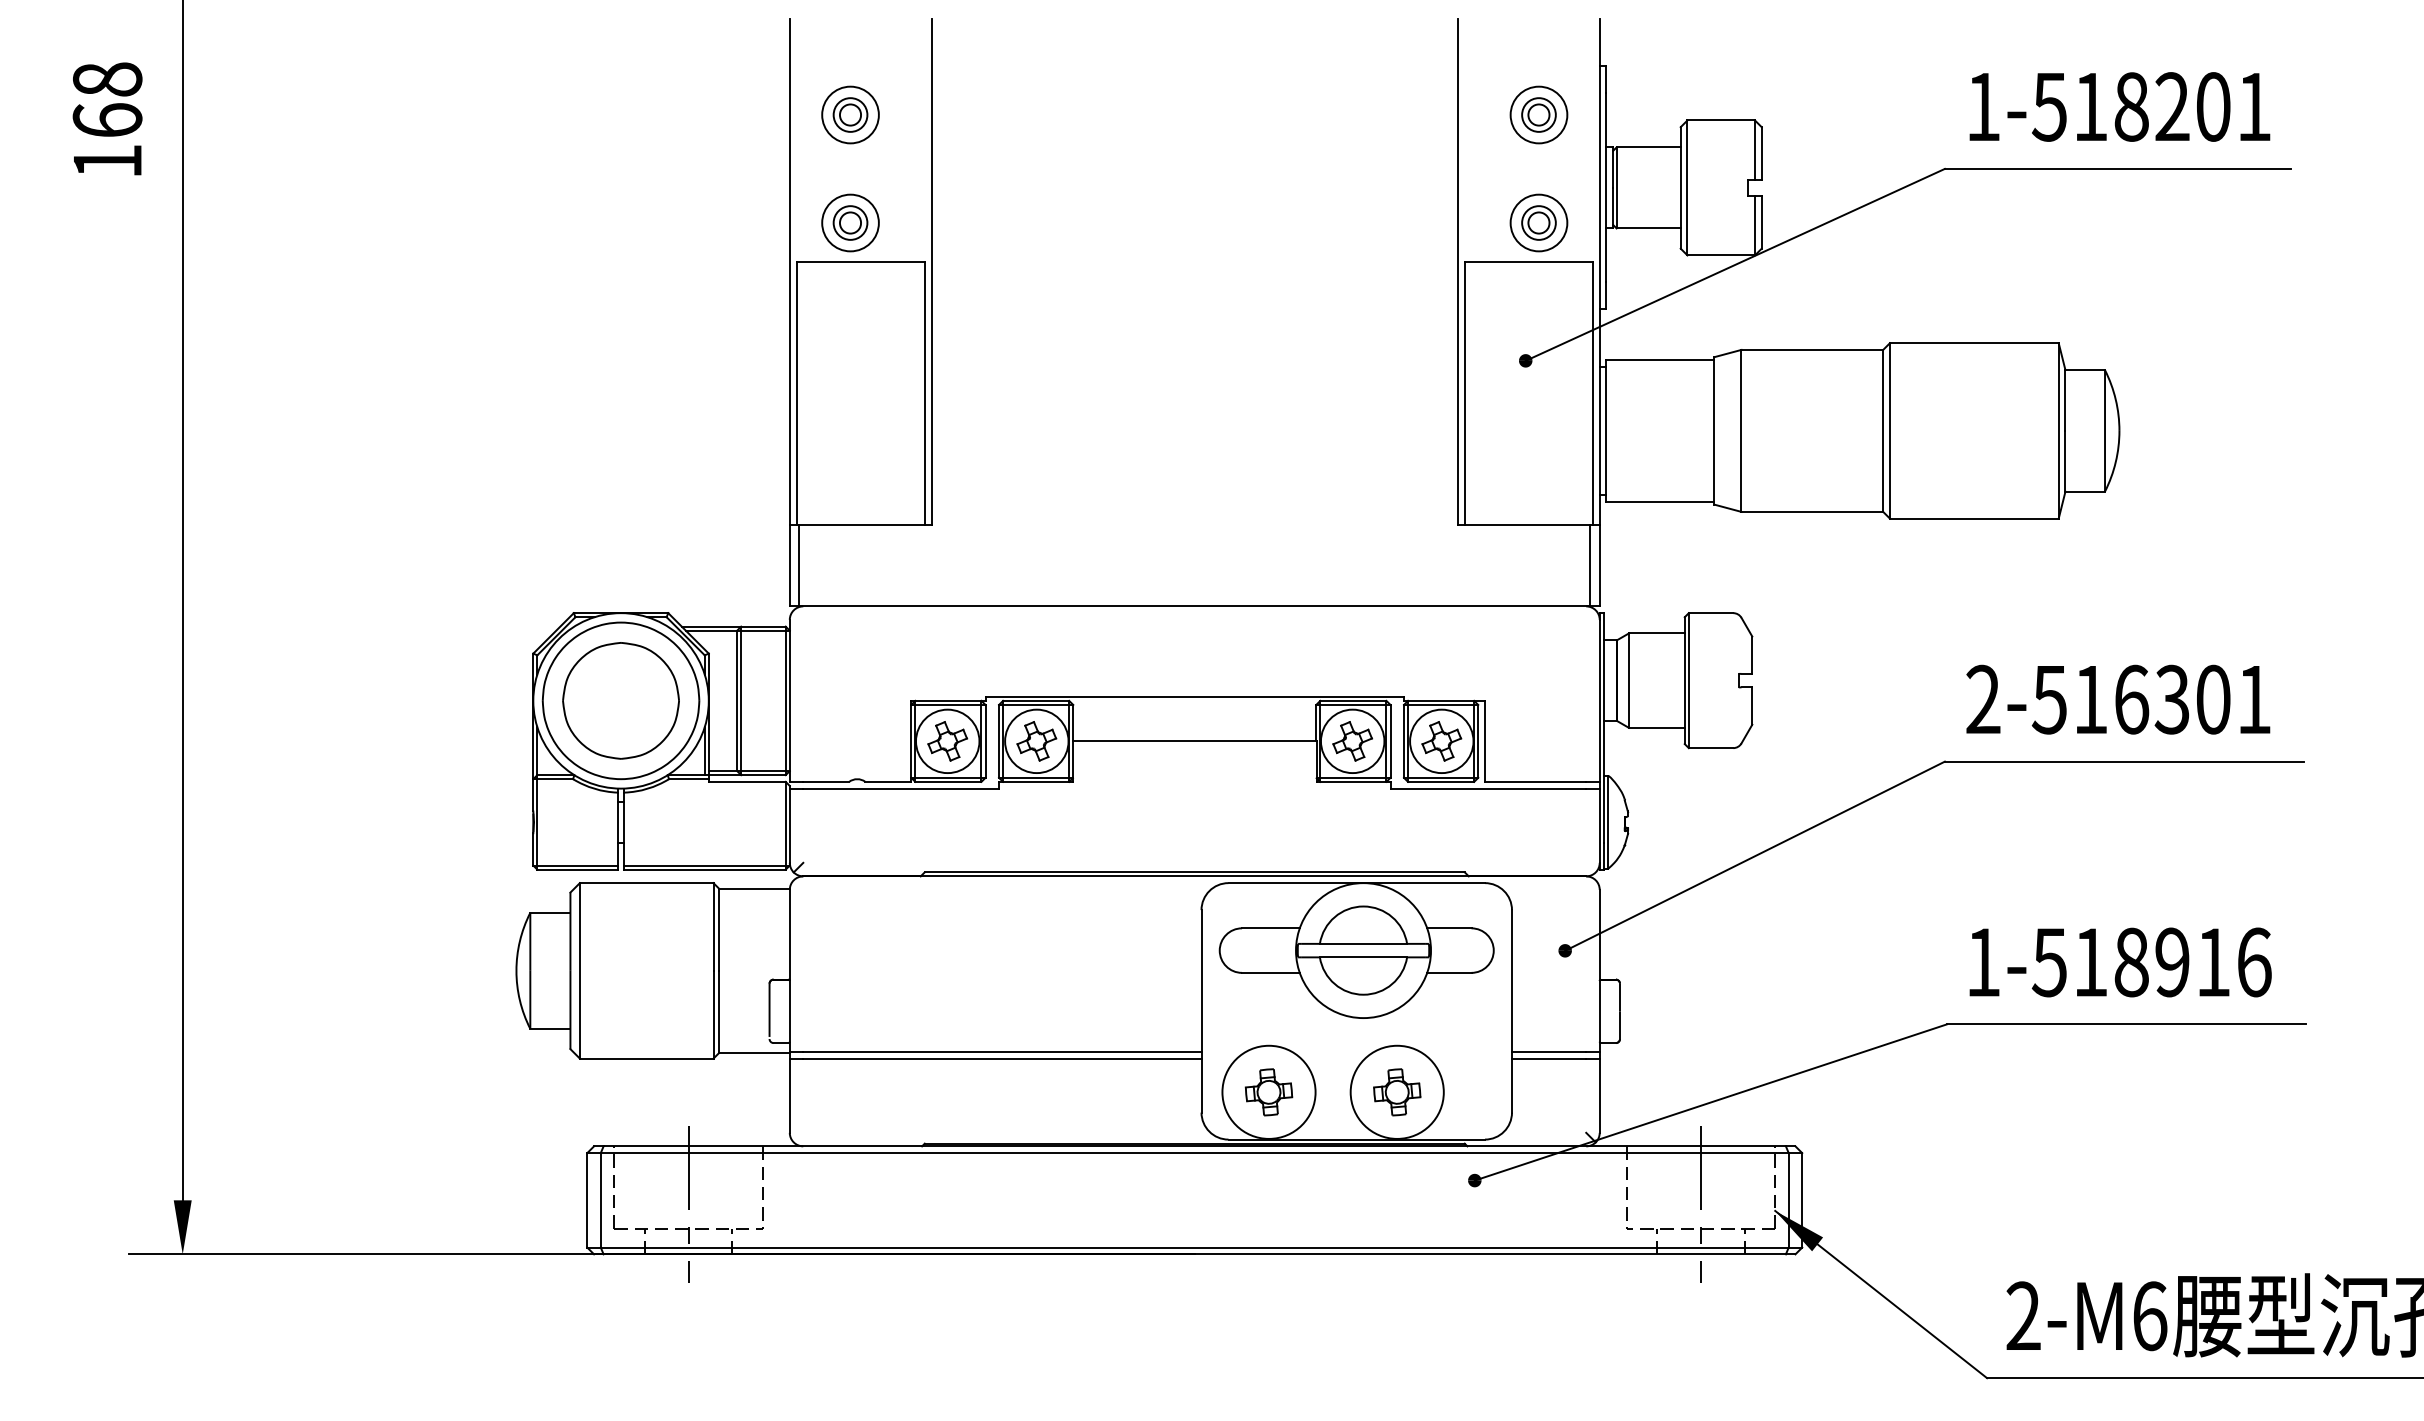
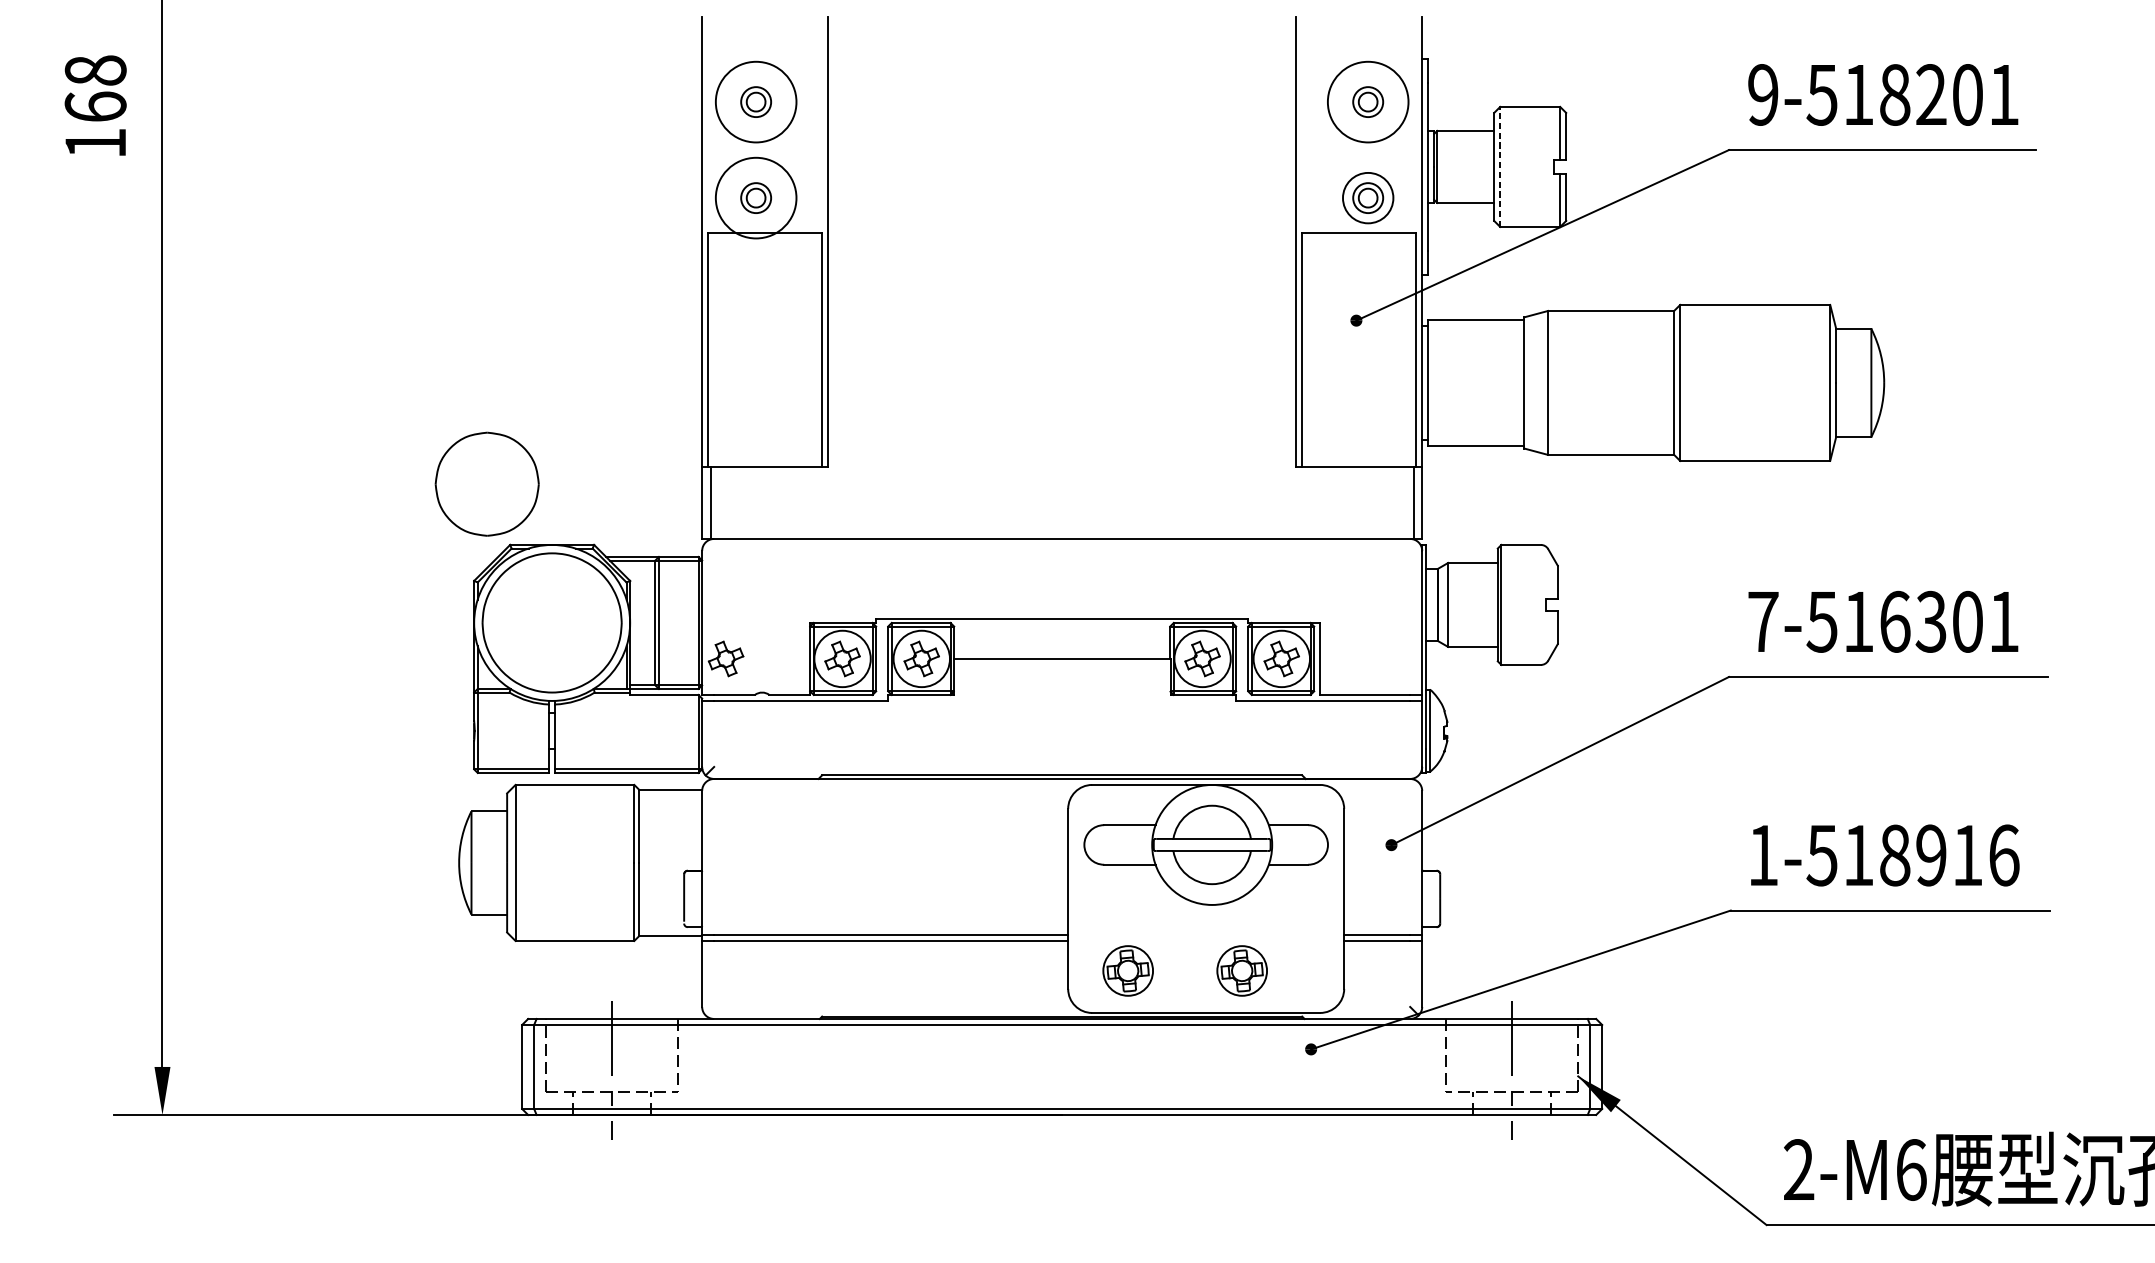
text: (1983, 106) -> (1763, 94), 1-518201 -> 9-518201
circle: (850, 114) -> (756, 101), size x1.6
circle: (1538, 114) -> (1367, 101), size x1.6
line: (1687, 187) -> (1500, 166), solid -> dashed
circle: (850, 222) -> (756, 197), size x1.6
text: (1983, 698) -> (1763, 620), 2-516301 -> 7-516301
part: (620, 700) -> (486, 483), moved
part: (816, 741) -> (725, 659), added
circle: (1268, 1091) -> (1127, 970), size x0.6
circle: (1396, 1091) -> (1241, 970), size x0.6

